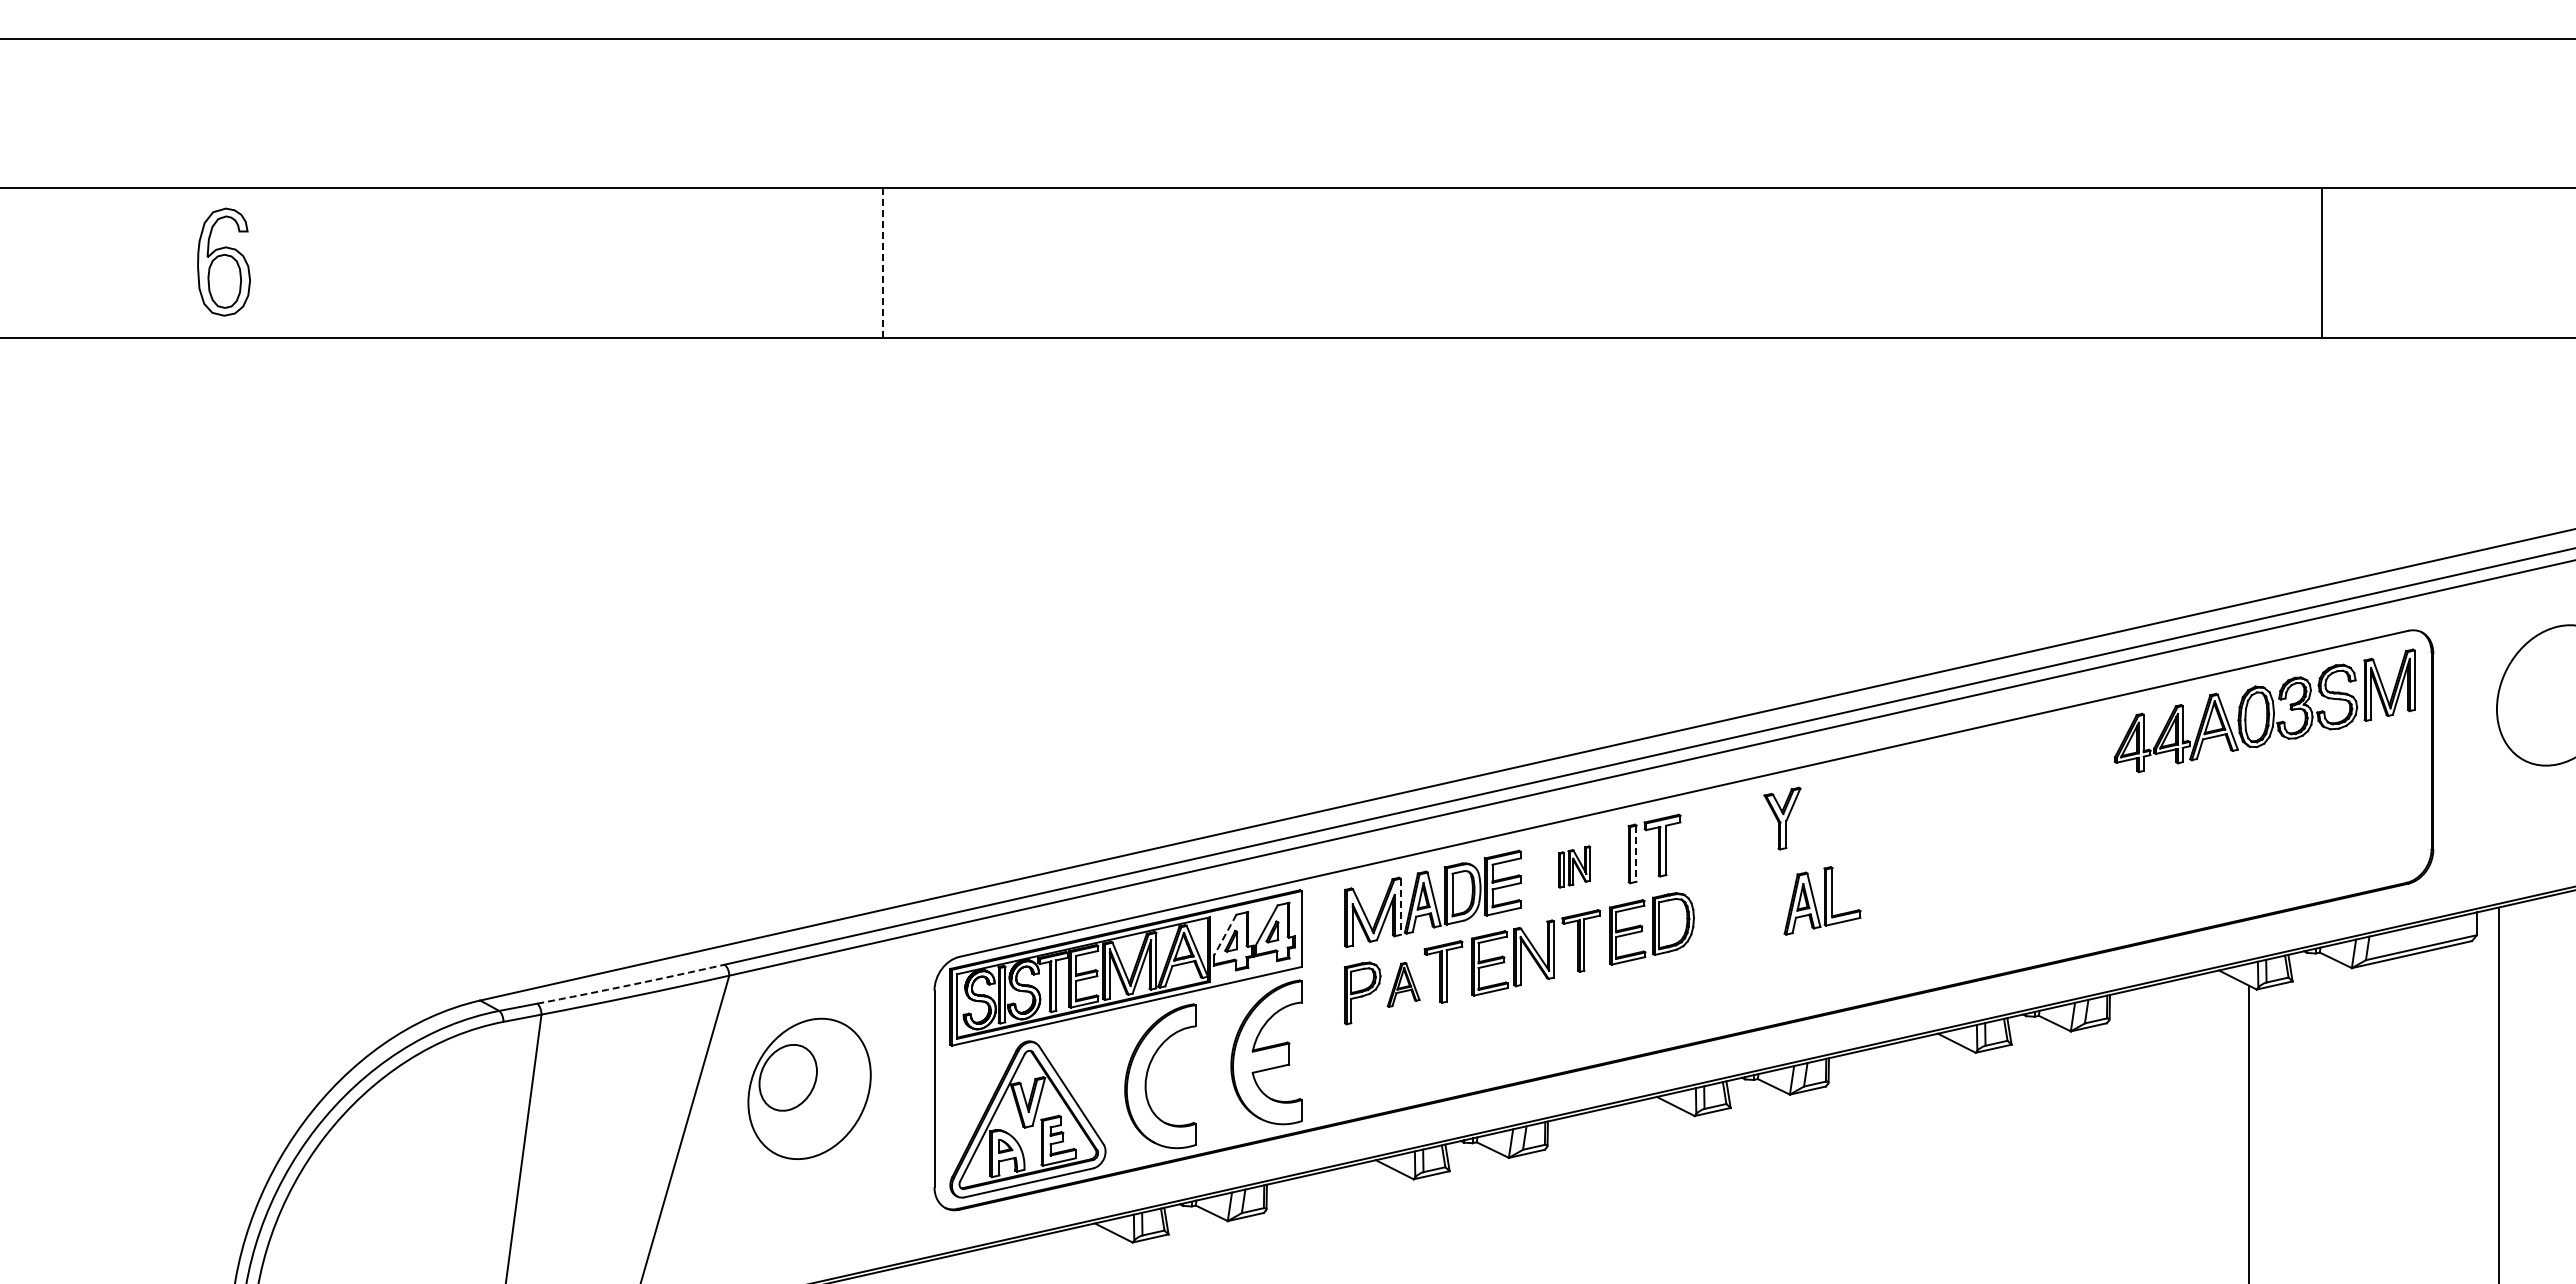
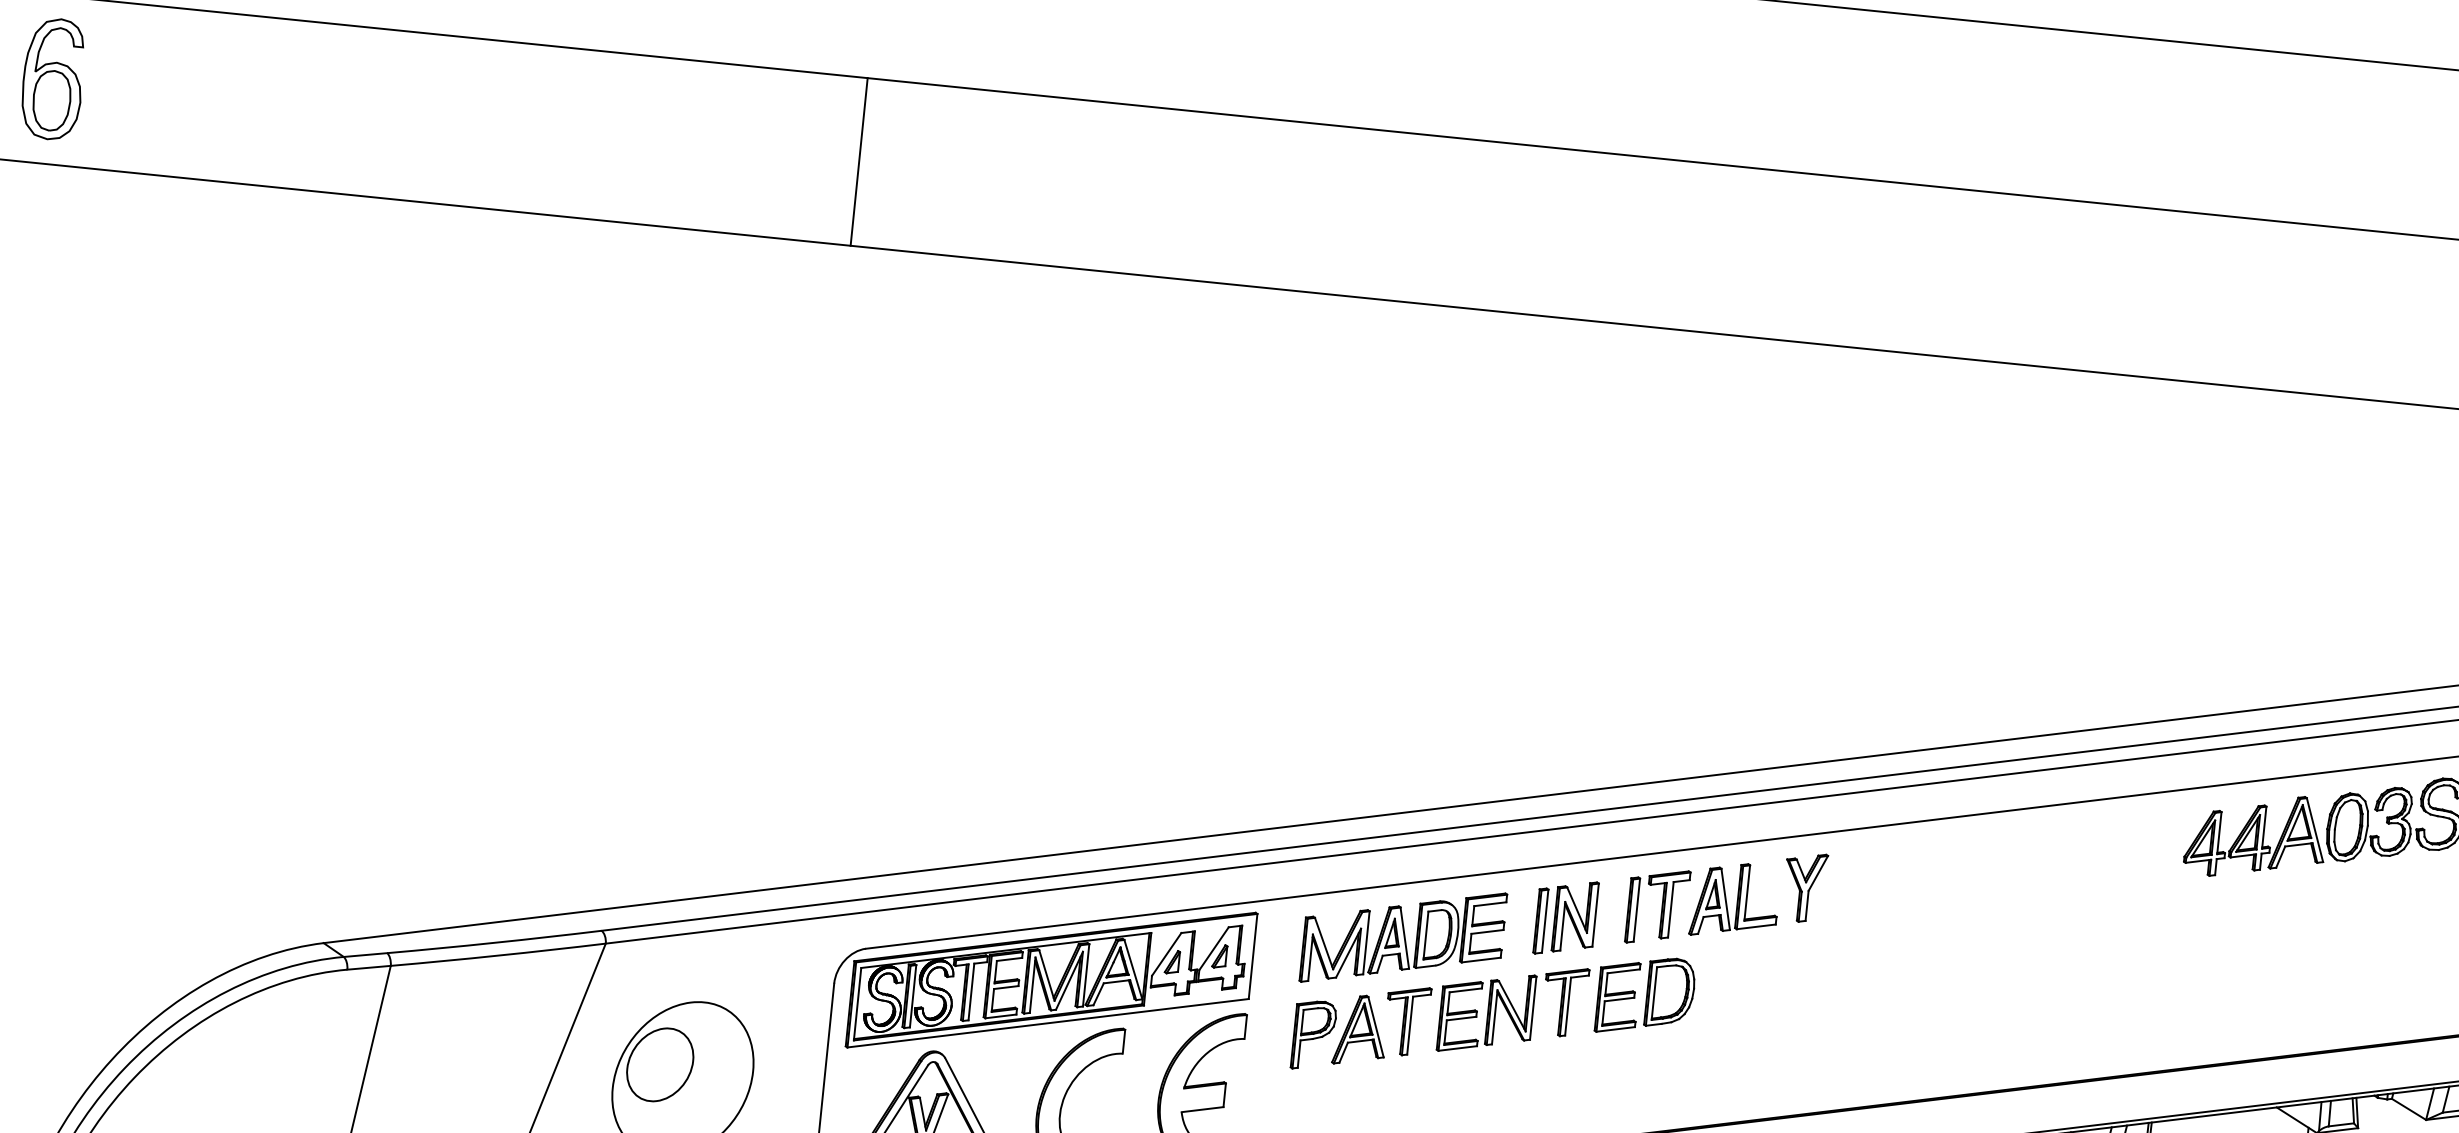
part: (223, 261) -> (52, 78), moved
line: (882, 263) -> (858, 162), dashed -> solid
line: (1636, 854) -> (1636, 911), dashed -> solid
part: (1574, 866) -> (1565, 917), size x1.67
part: (1822, 900) -> (1735, 900), moved
line: (1400, 907) -> (1366, 943), dashed -> solid
line: (1225, 935) -> (1166, 955), dashed -> solid
arc: (631, 984) -> (495, 942), dashed -> solid
part: (1403, 984) -> (1360, 1030), size x1.43

